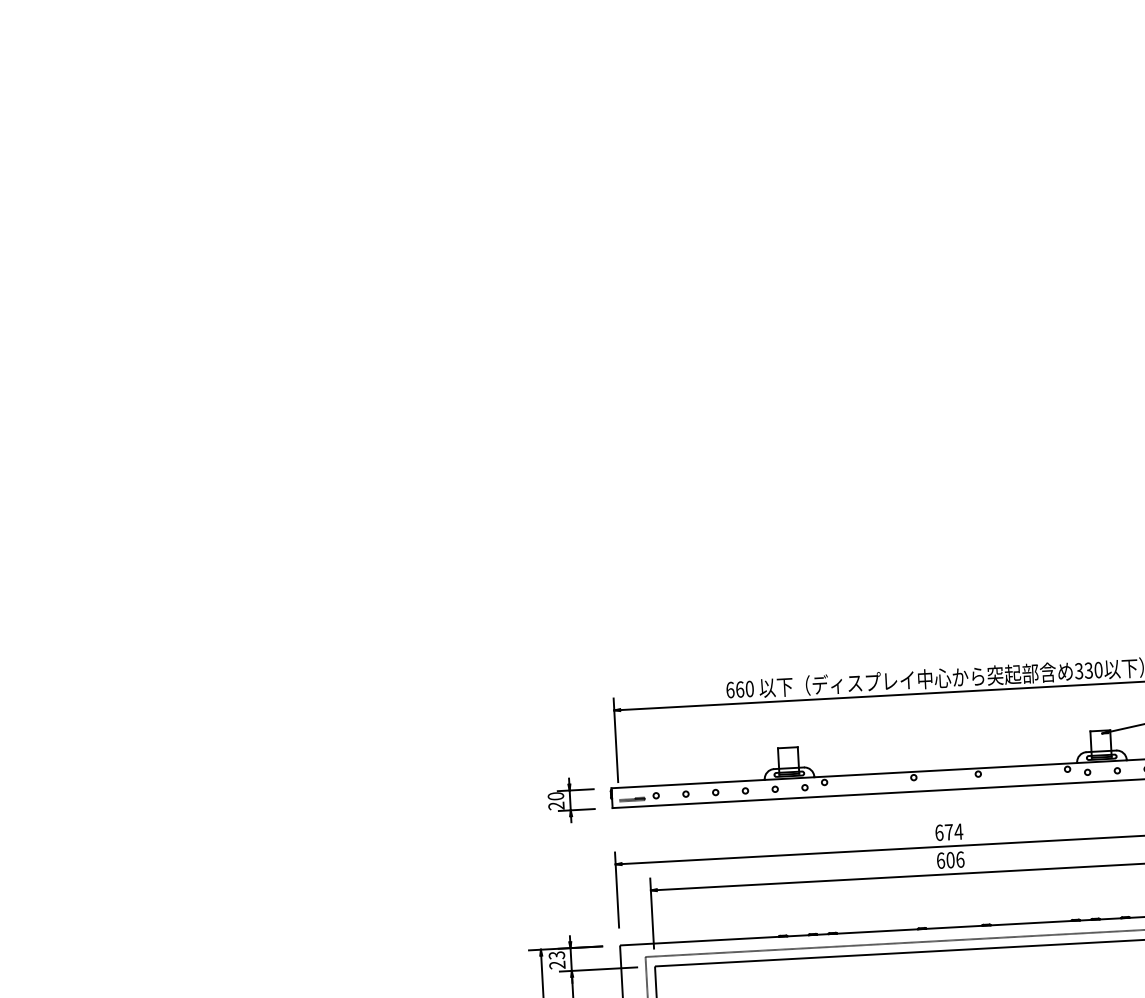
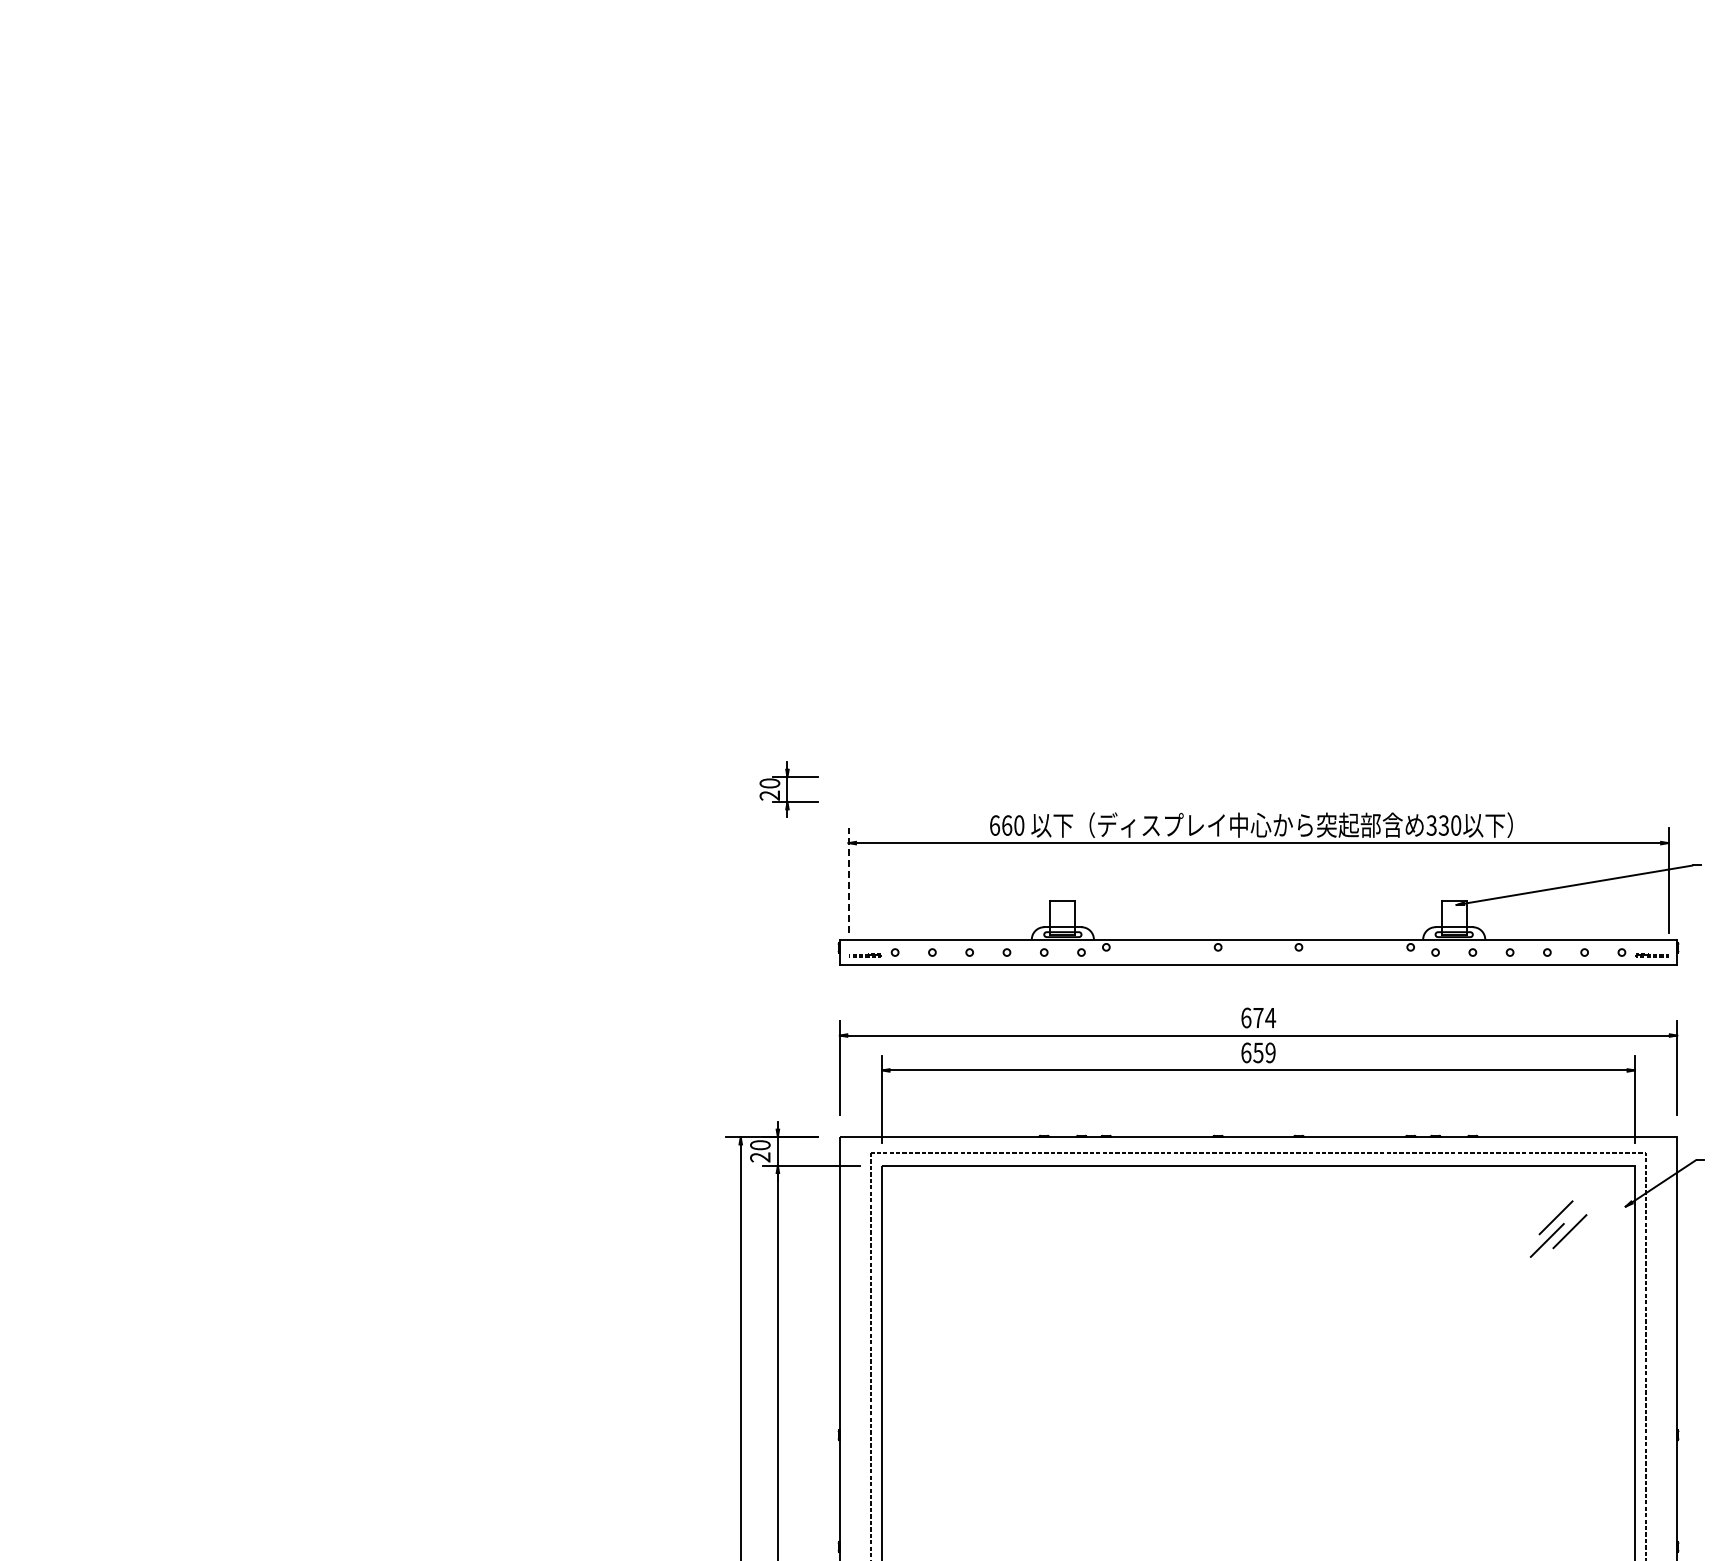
line: (615, 740) -> (848, 880), solid -> dashed
part: (571, 800) -> (788, 789), moved
text: (955, 859) -> (1264, 1052), 606 -> 659
text: (557, 955) -> (760, 1145), 23 -> 20

